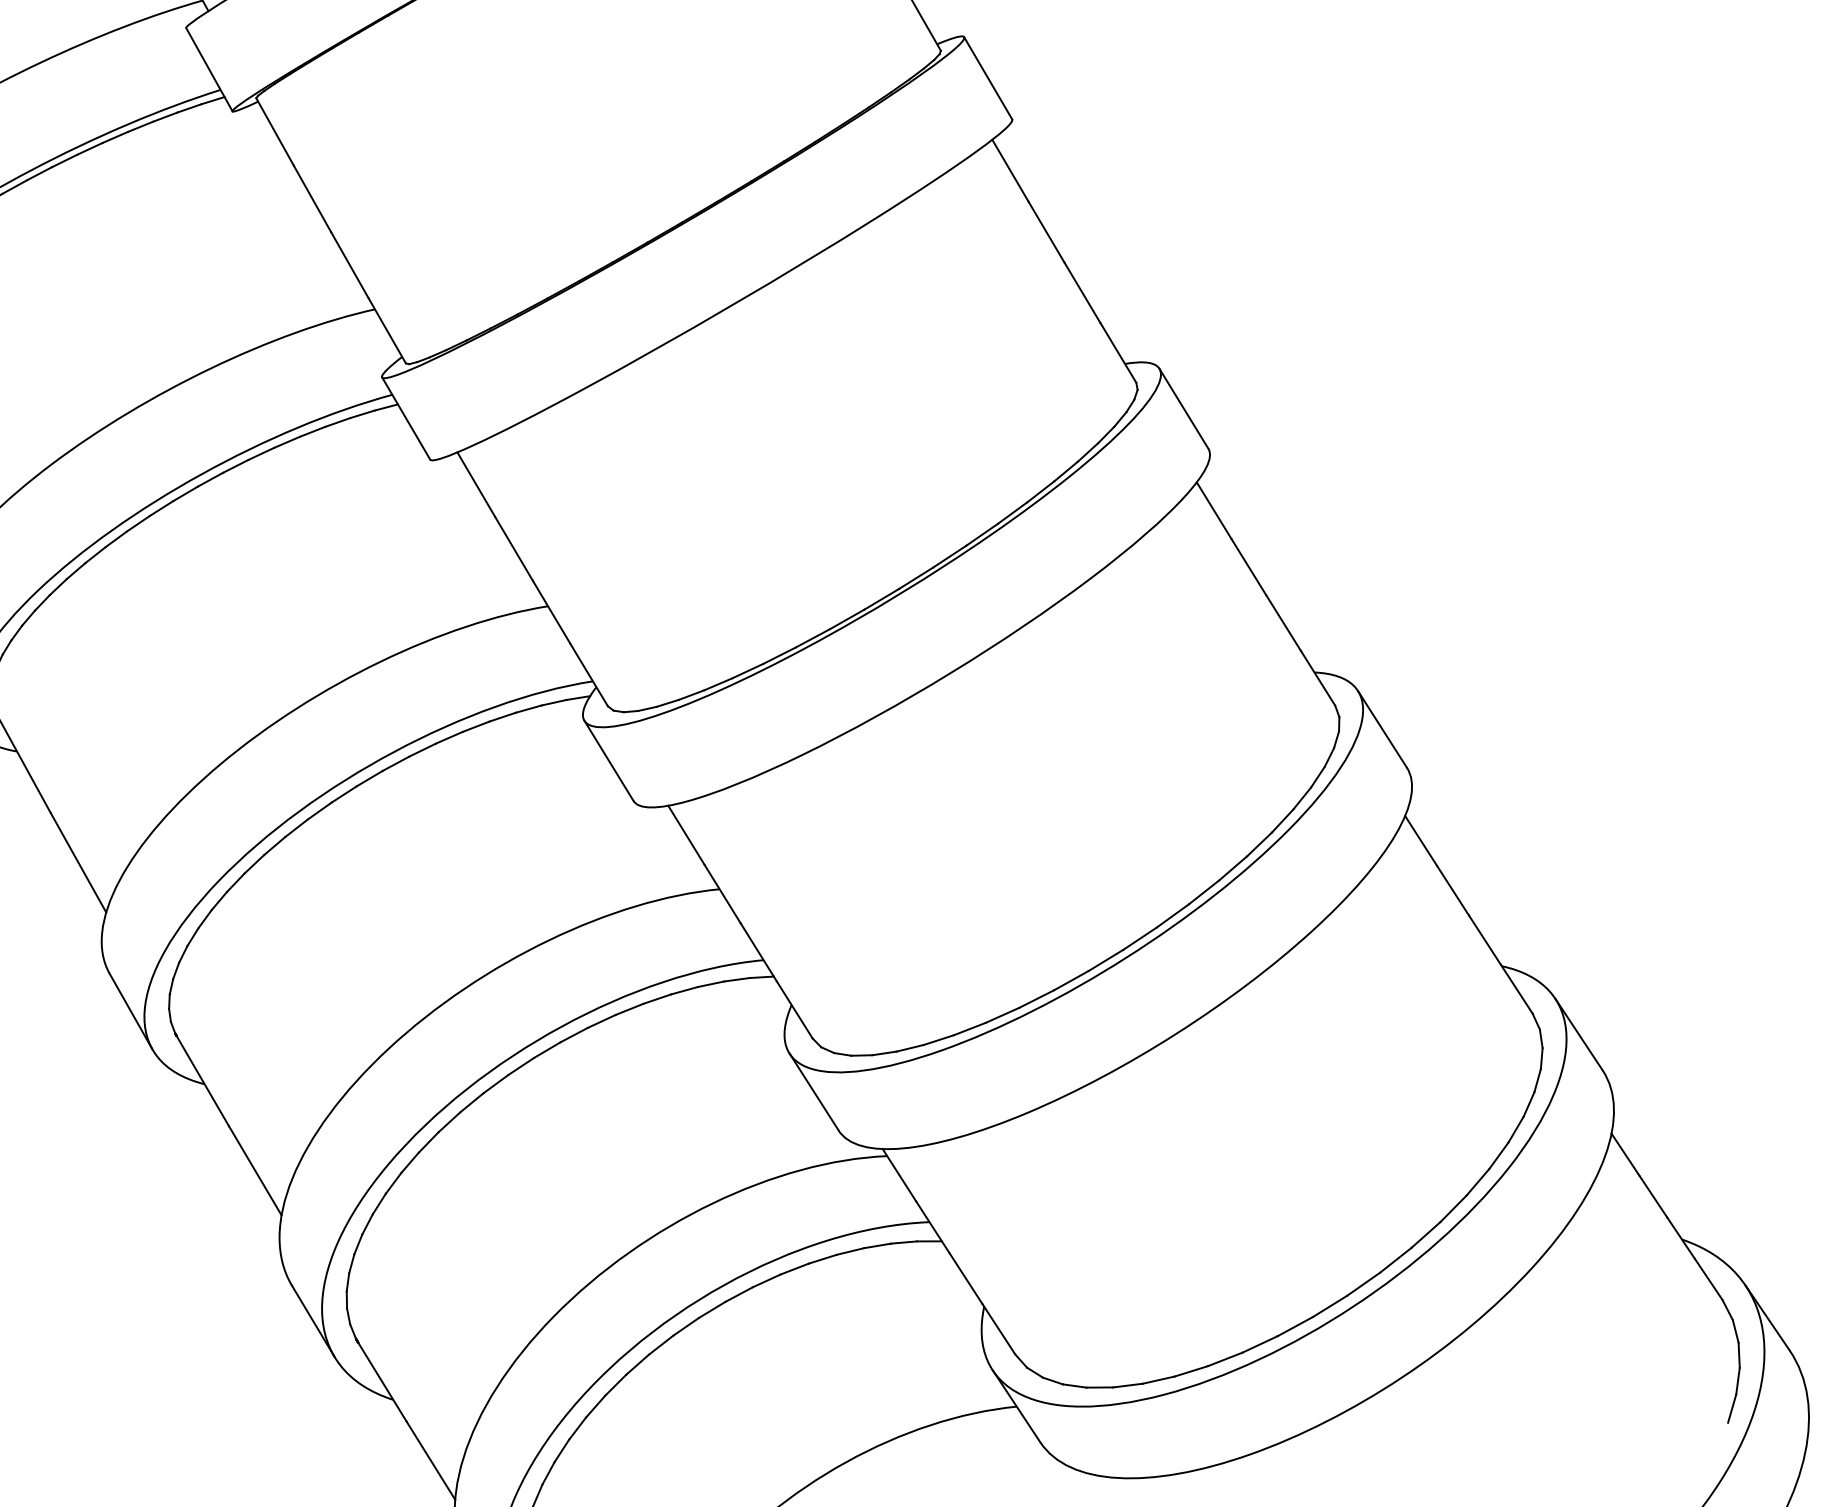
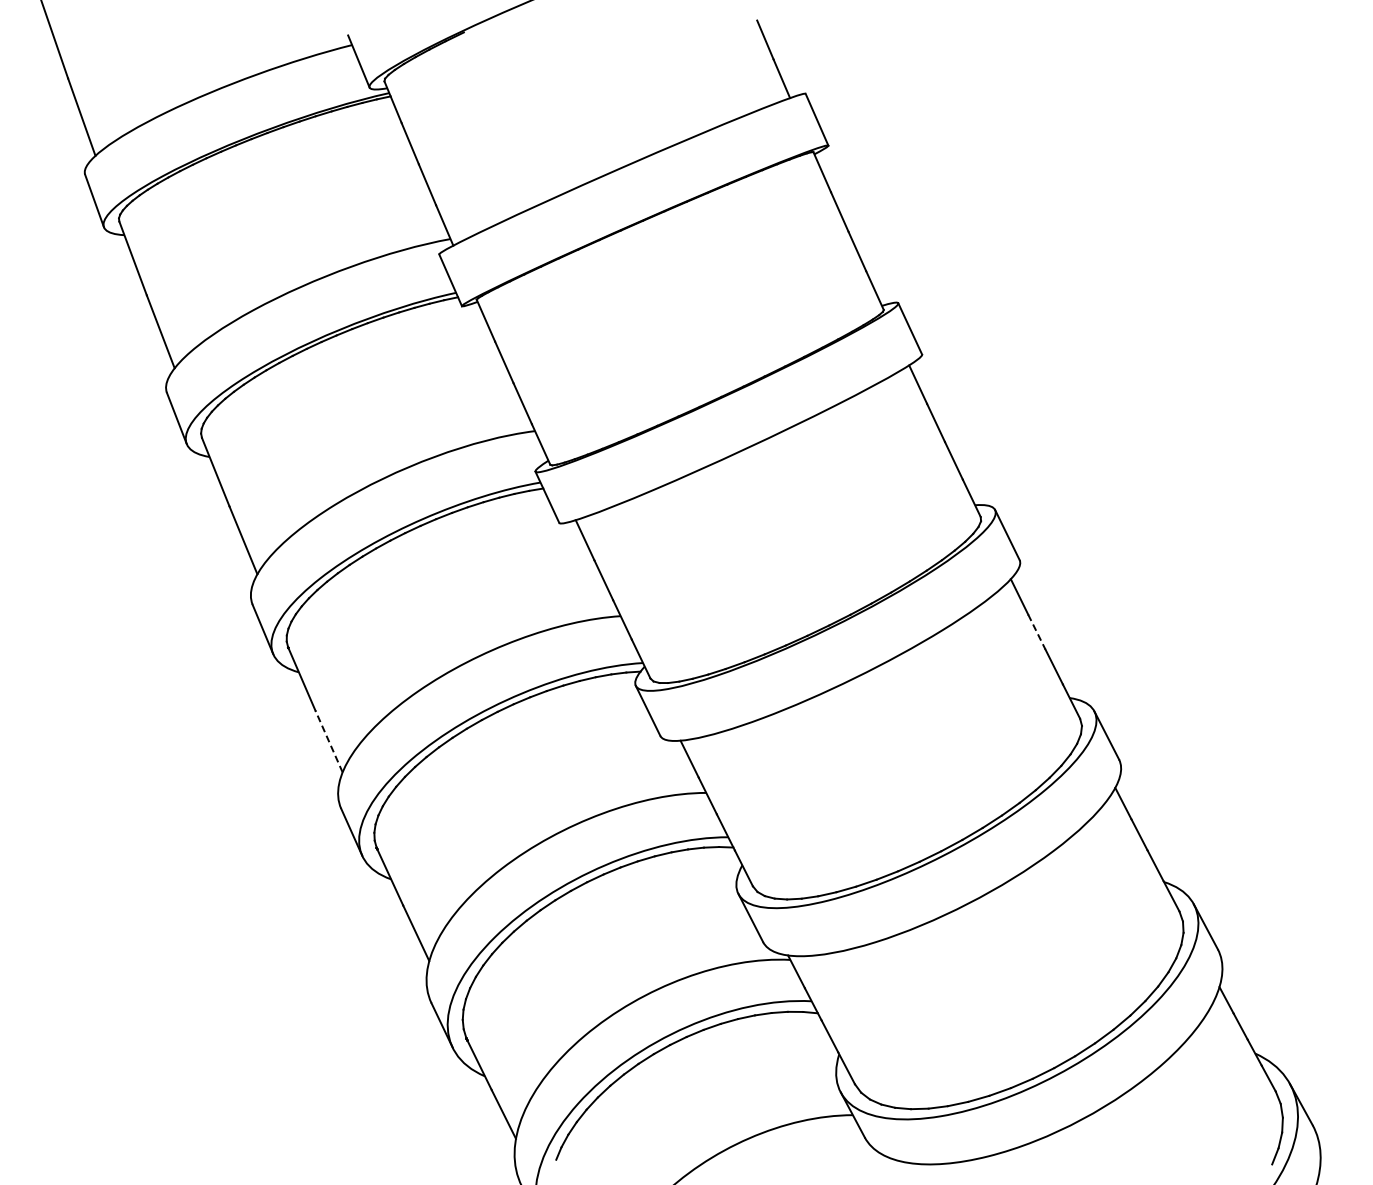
line: (1248, 567) -> (1036, 632), solid -> dashed
line: (79, 862) -> (329, 741), solid -> dashed

